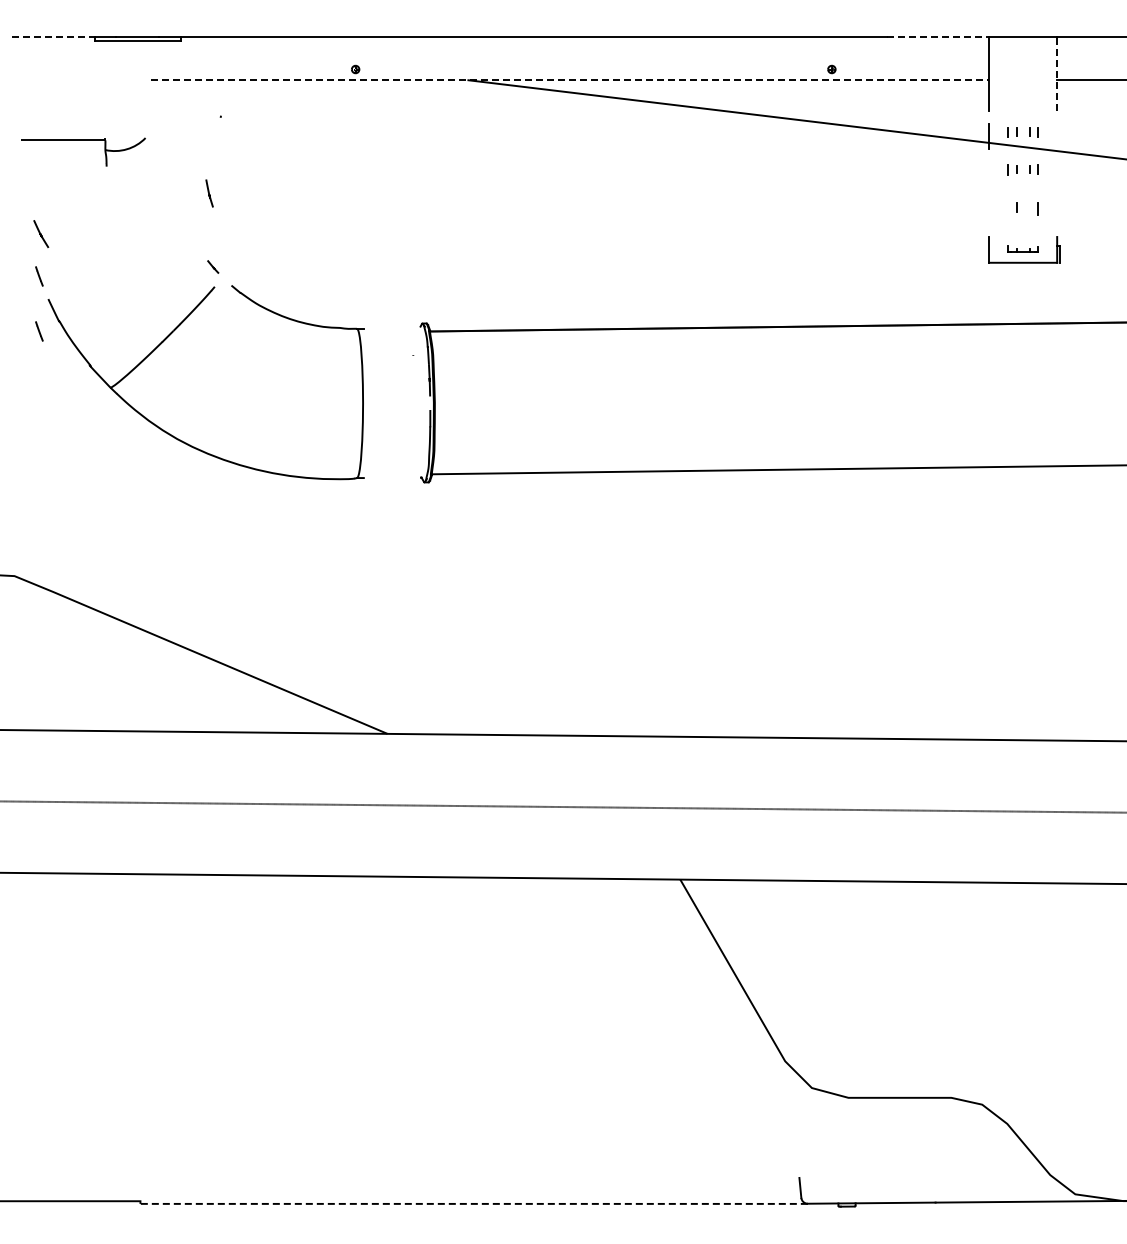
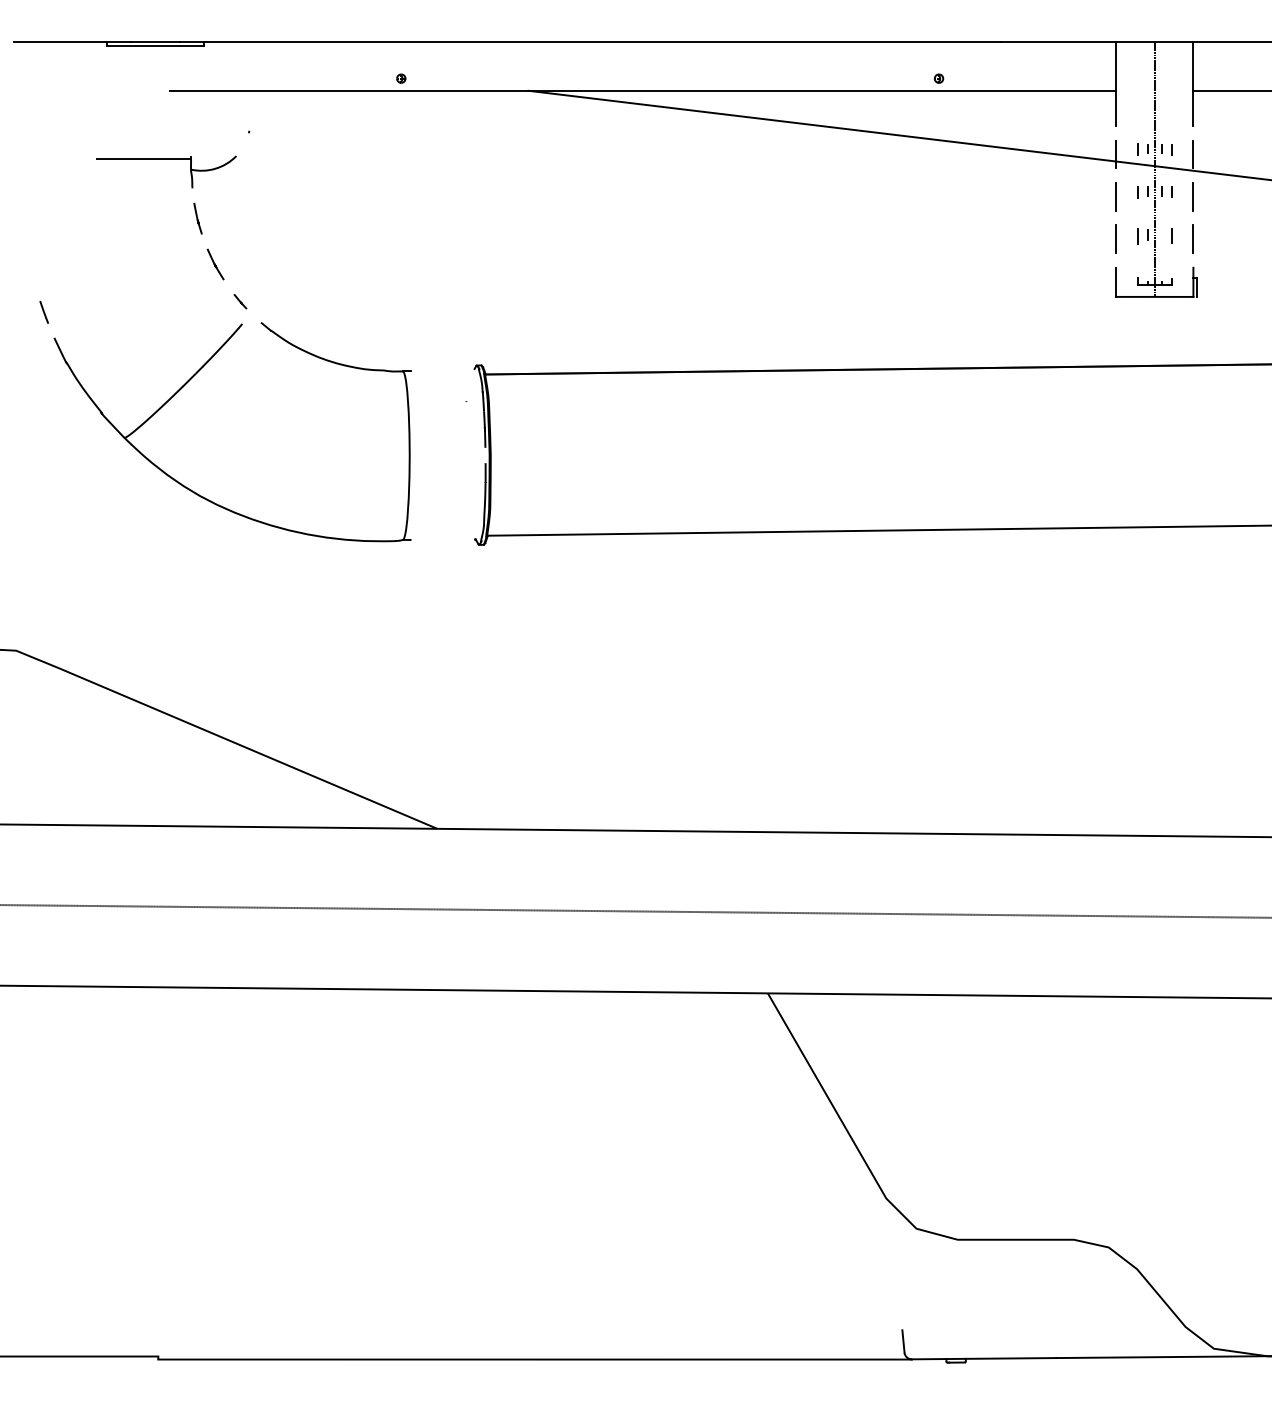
line: (54, 37) -> (61, 42), dashed -> solid
line: (938, 37) -> (1059, 42), dashed -> solid
line: (1057, 73) -> (1193, 83), dashed -> solid
line: (570, 80) -> (643, 91), dashed -> solid
line: (1057, 136) -> (1193, 154), added
part: (83, 140) -> (166, 158), moved
line: (1023, 149) -> (1155, 169), added
line: (1057, 173) -> (1193, 196), added
line: (988, 174) -> (1115, 197), added
line: (209, 193) -> (197, 218), moved
line: (1007, 209) -> (1137, 236), added
line: (988, 211) -> (1115, 239), added
line: (1057, 211) -> (1193, 239), added
curve: (41, 233) -> (215, 263), moved
line: (39, 331) -> (44, 374), removed
line: (474, 1203) -> (535, 1359), dashed -> solid

